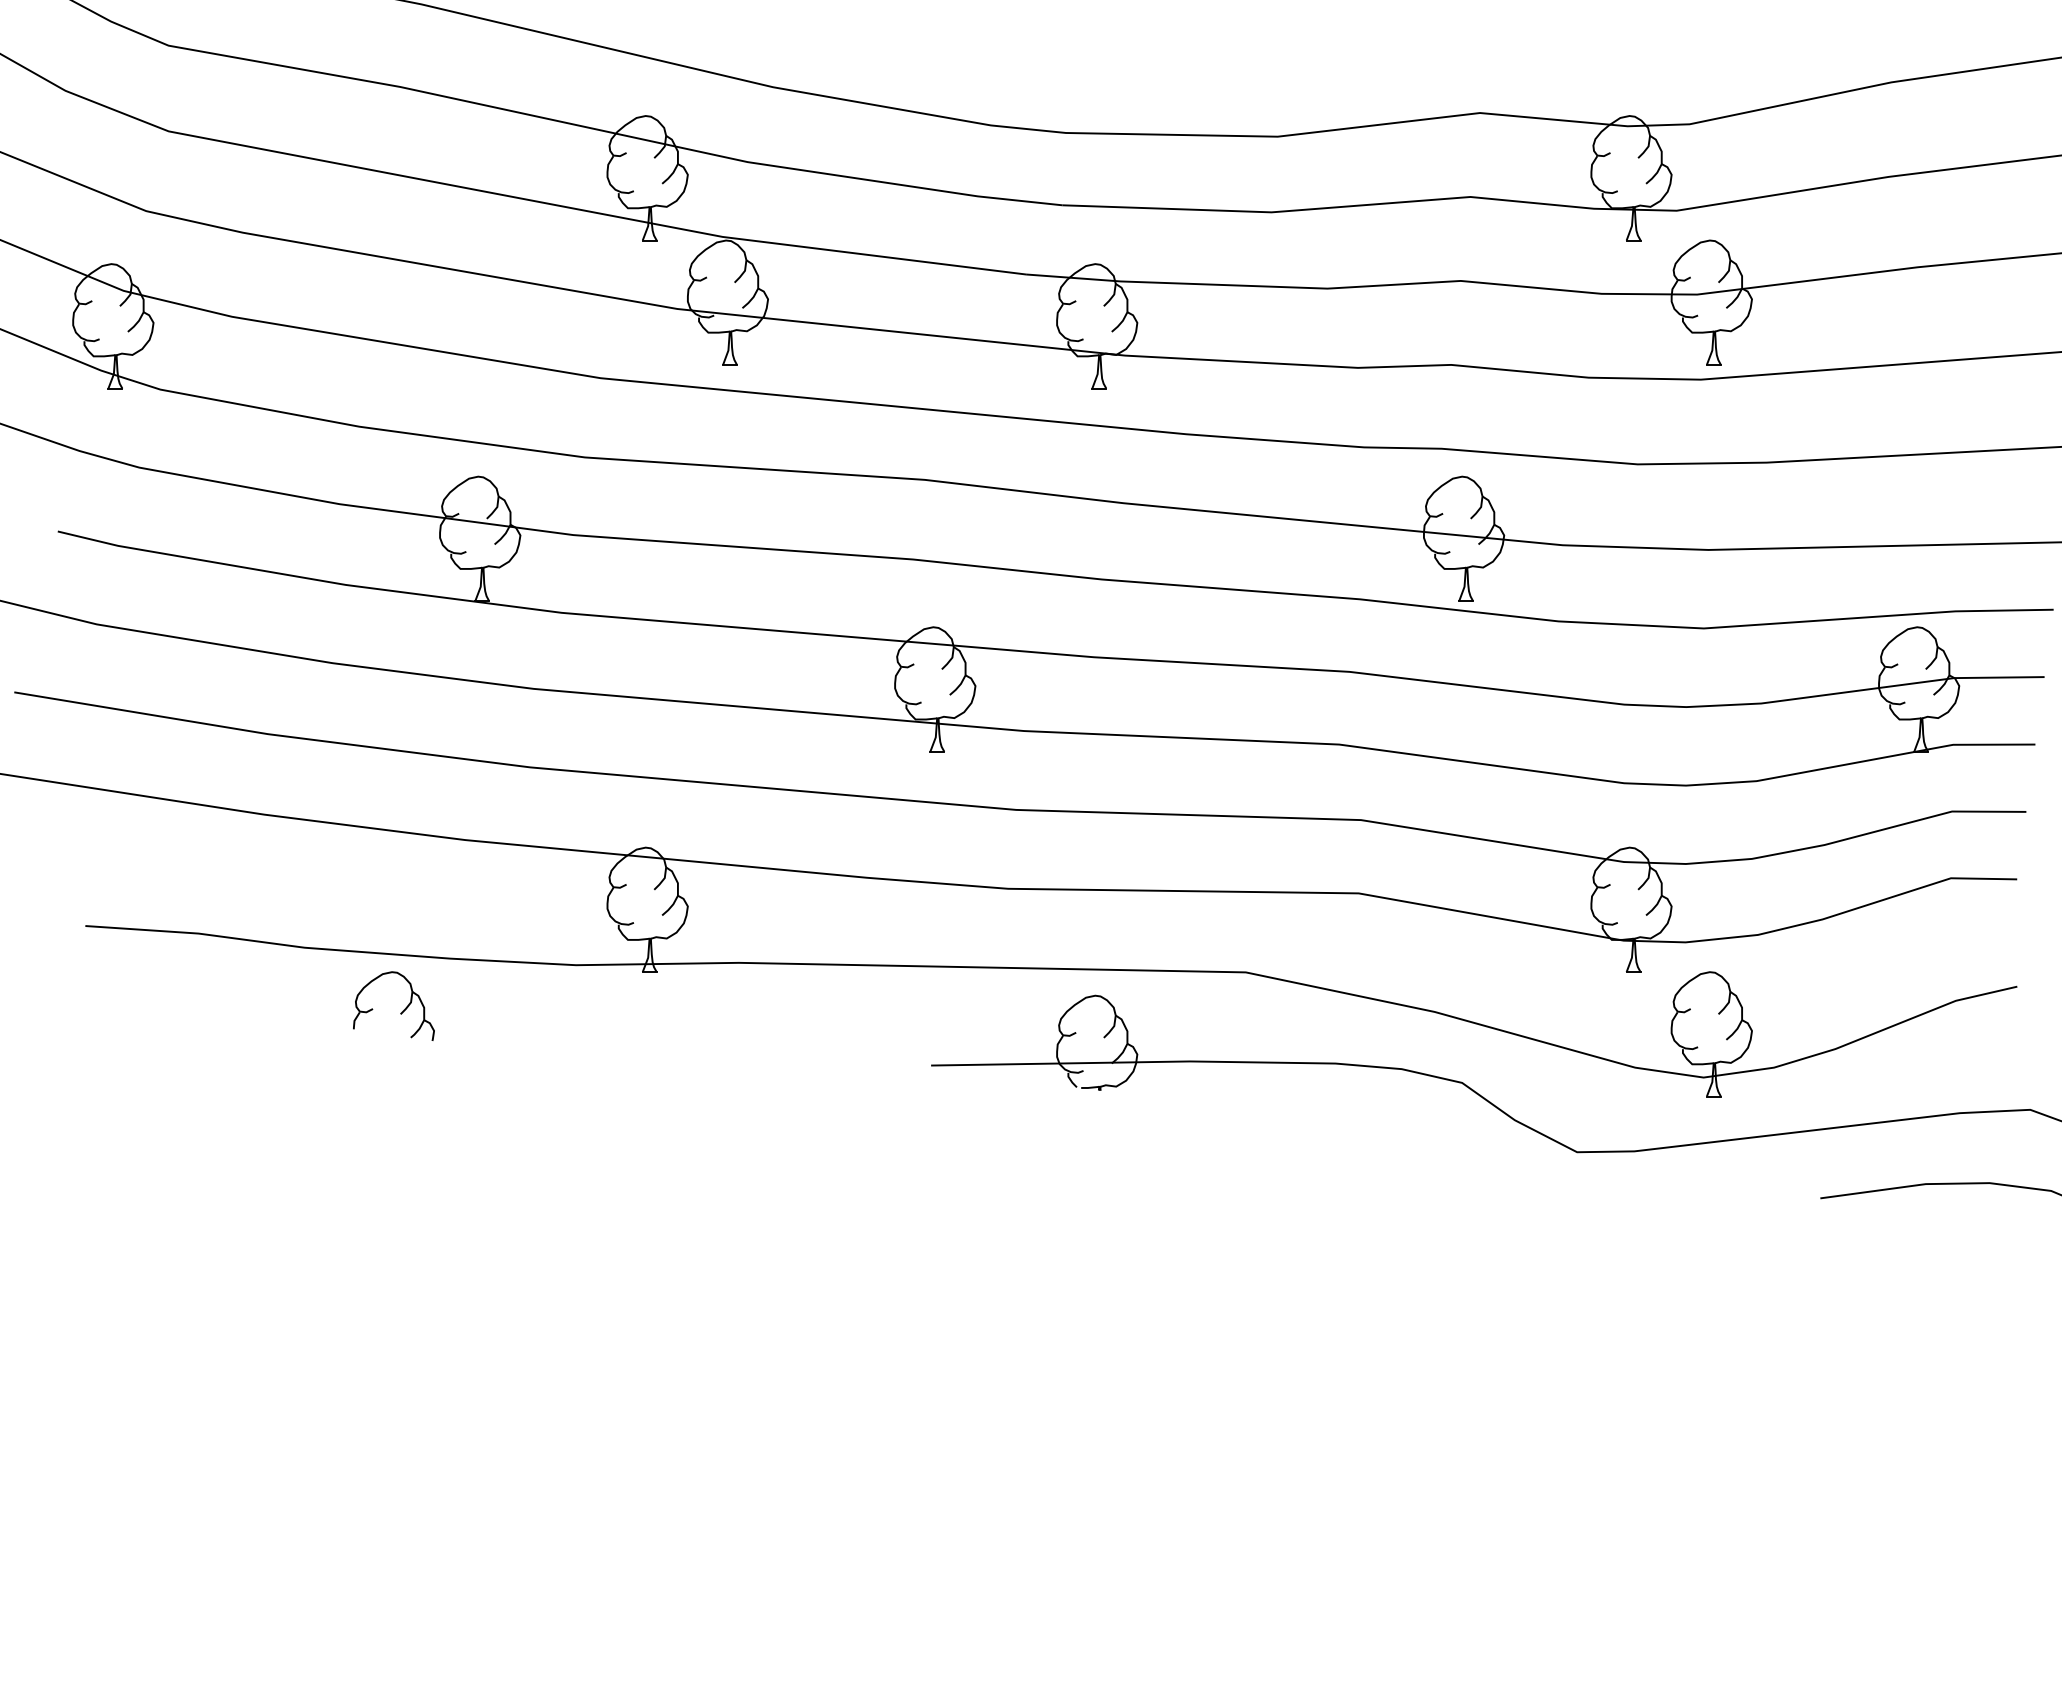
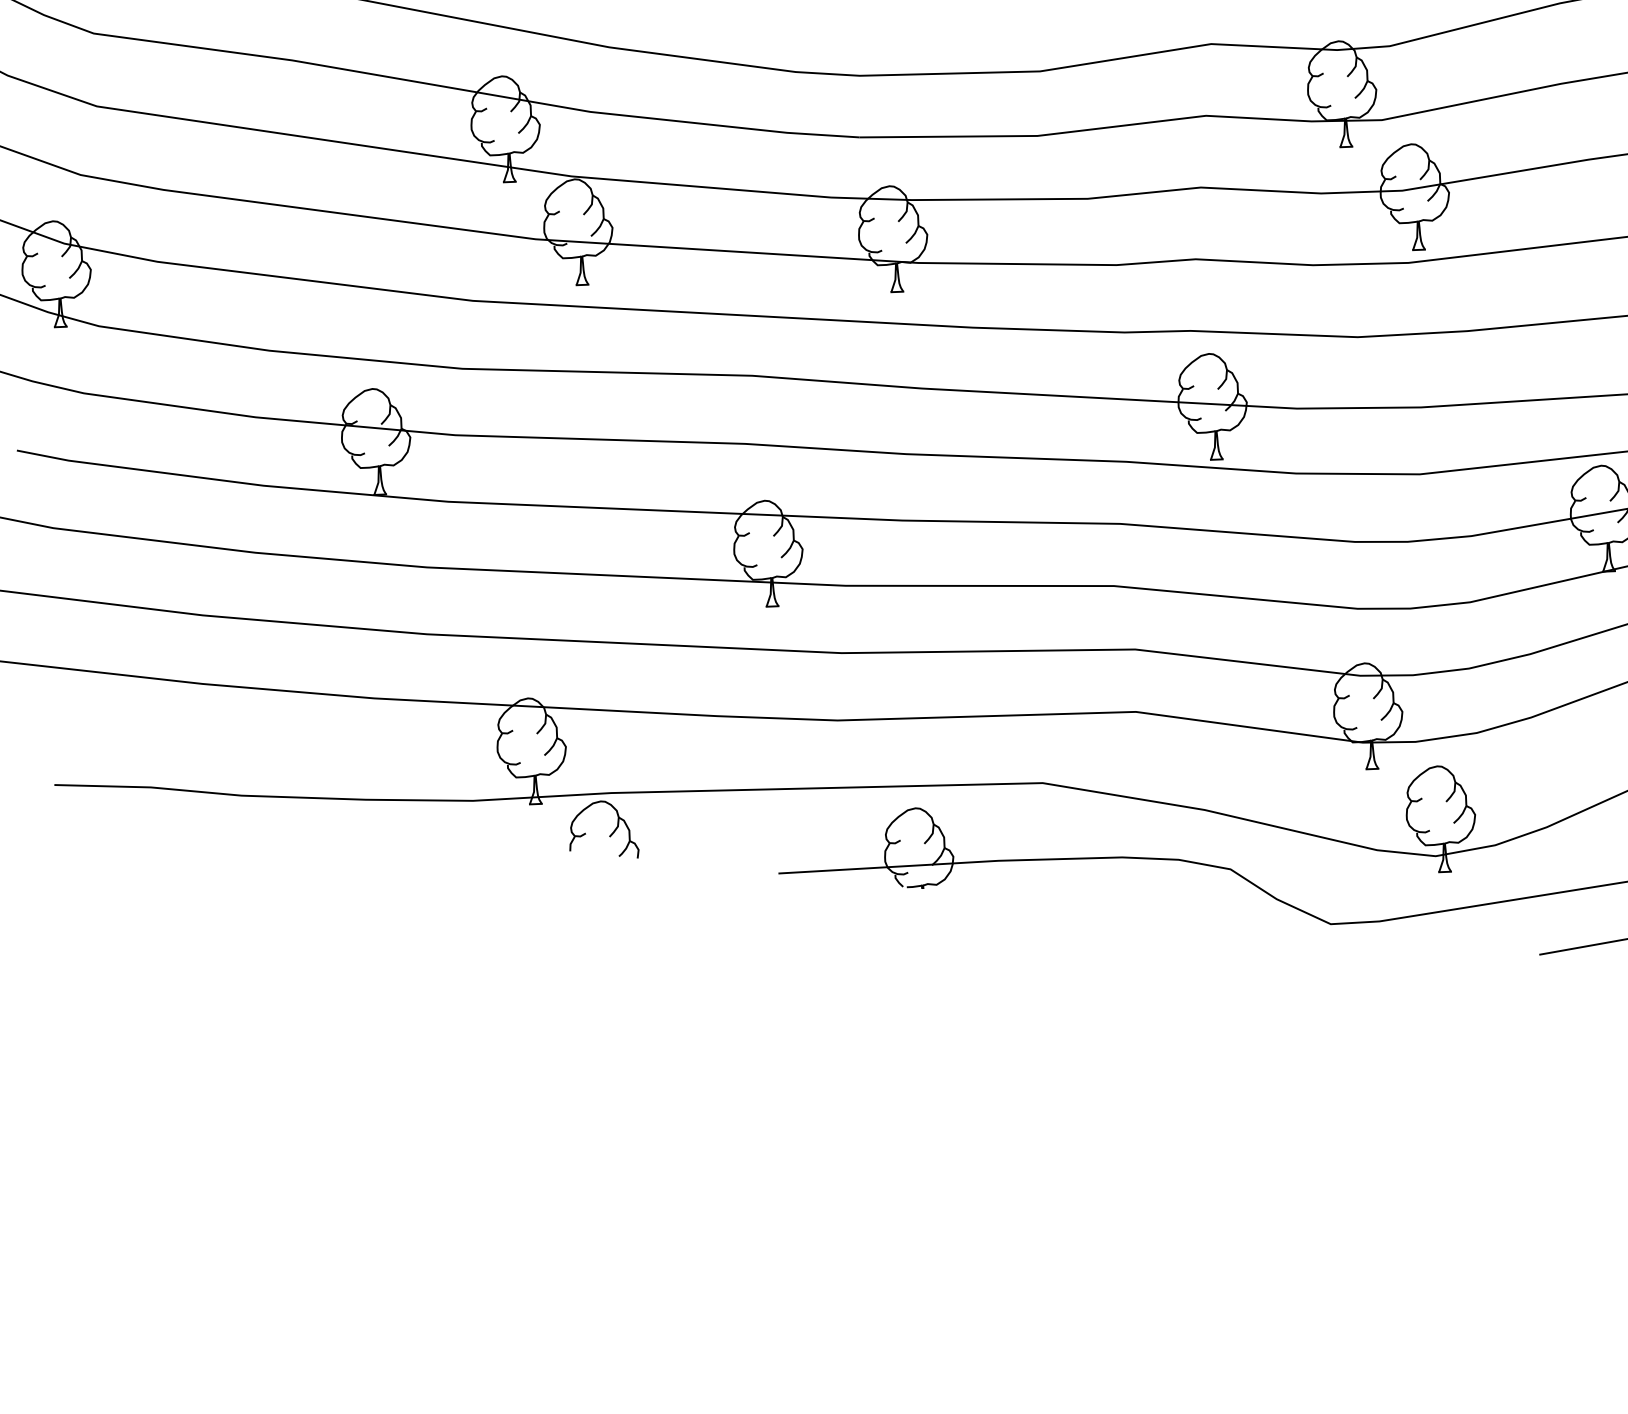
part: (401, 1012) -> (610, 835), moved

